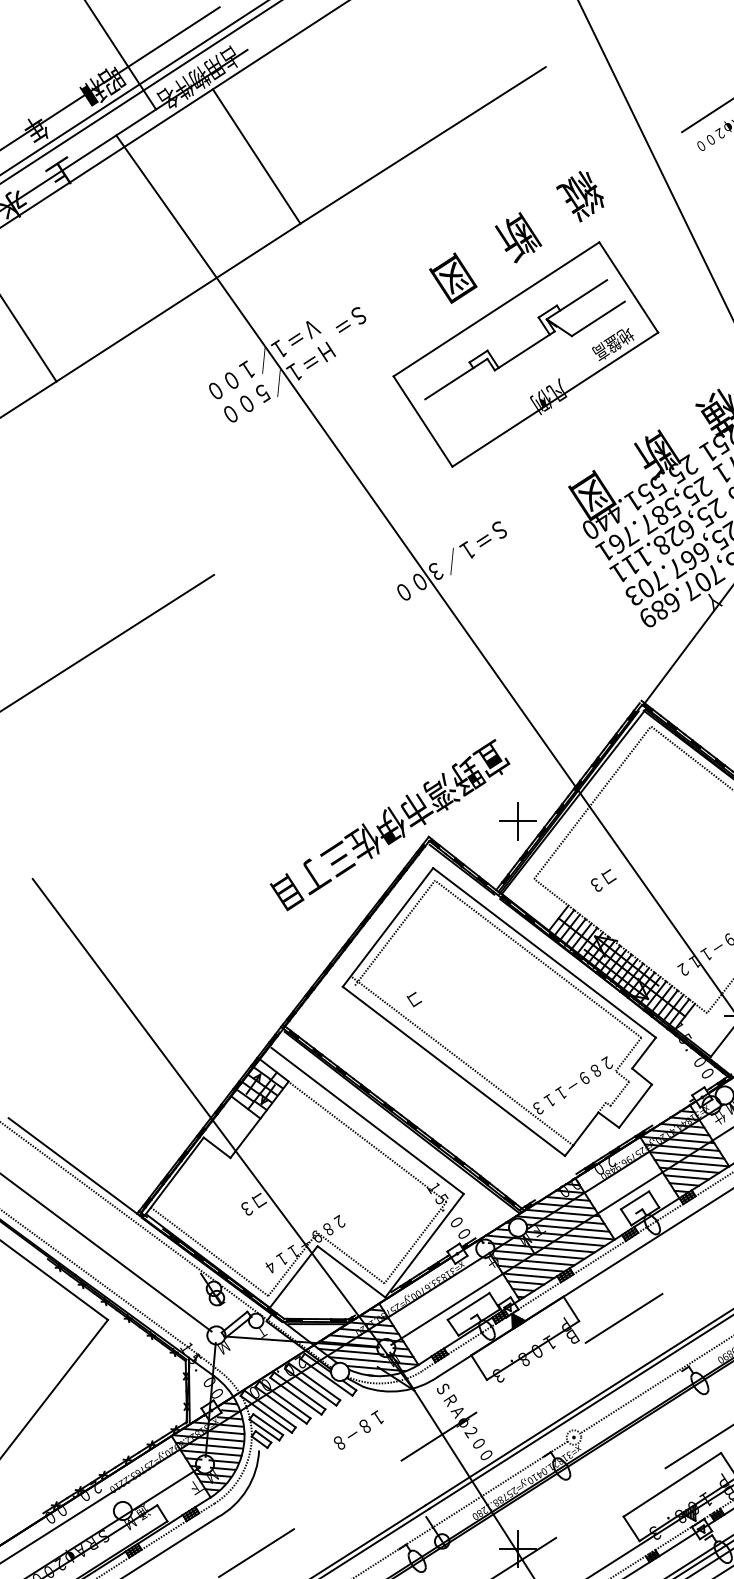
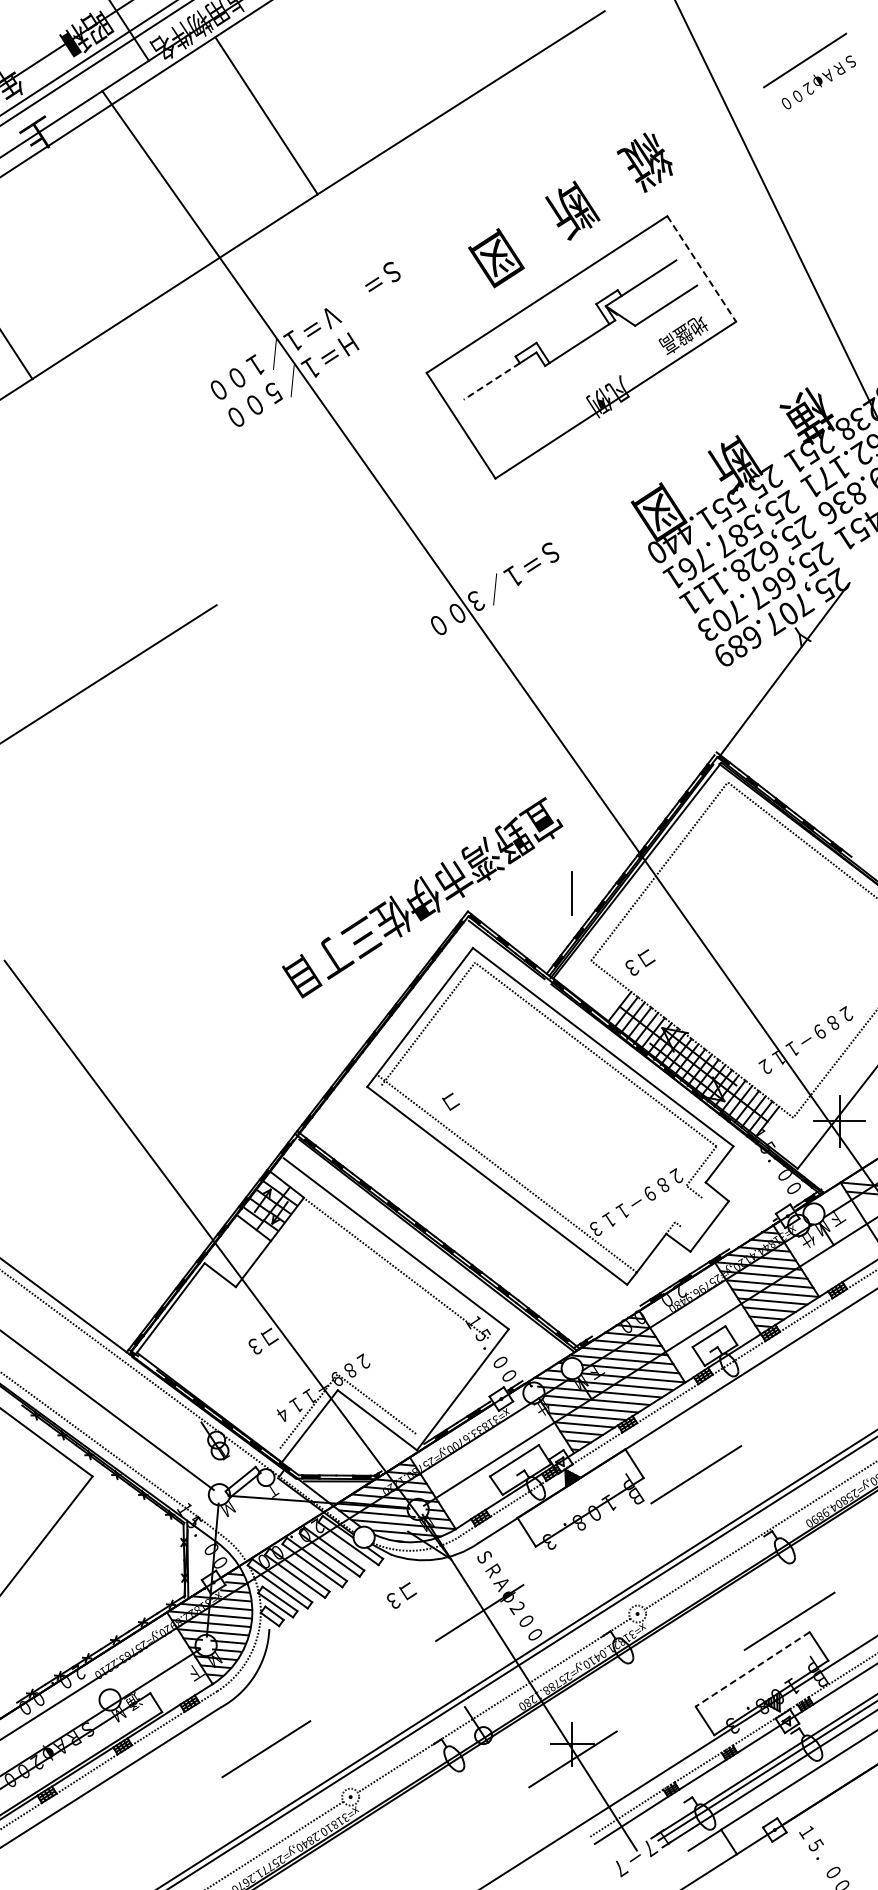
line: (629, 287) -> (702, 269), solid -> dashed
text: (350, 320) -> (382, 277), moved
line: (449, 383) -> (491, 381), solid -> dashed
line: (518, 821) -> (572, 893), removed
text: (603, 880) -> (640, 962), moved
line: (620, 1094) -> (691, 1212), removed
line: (415, 1242) -> (452, 1385), removed
line: (209, 1251) -> (211, 1396), removed
text: (359, 1430) -> (386, 1605), １８－８ -> コ３
line: (672, 1484) -> (752, 1669), solid -> dashed

